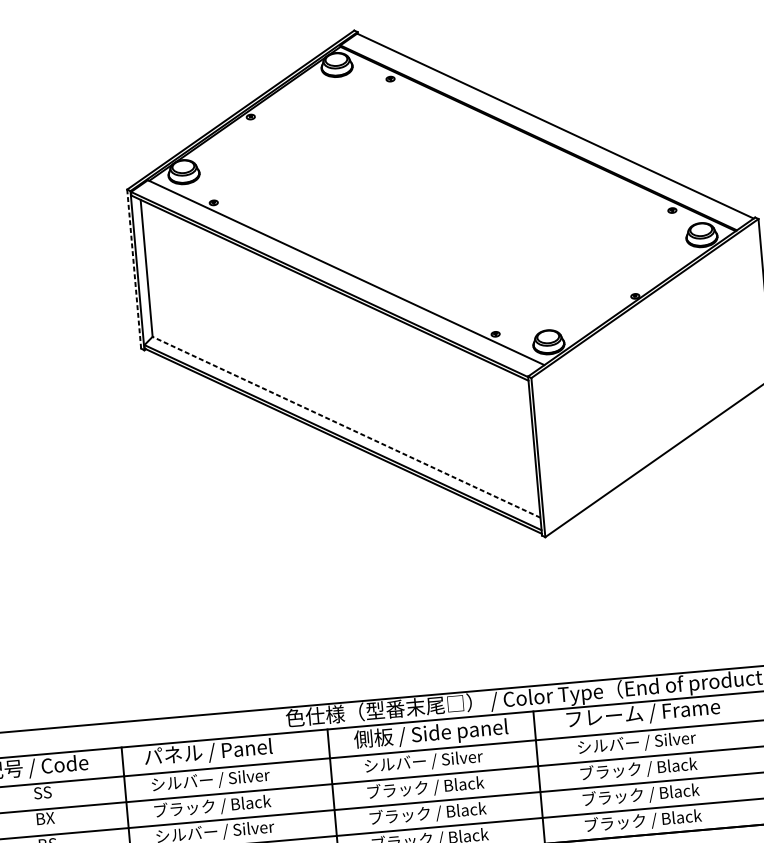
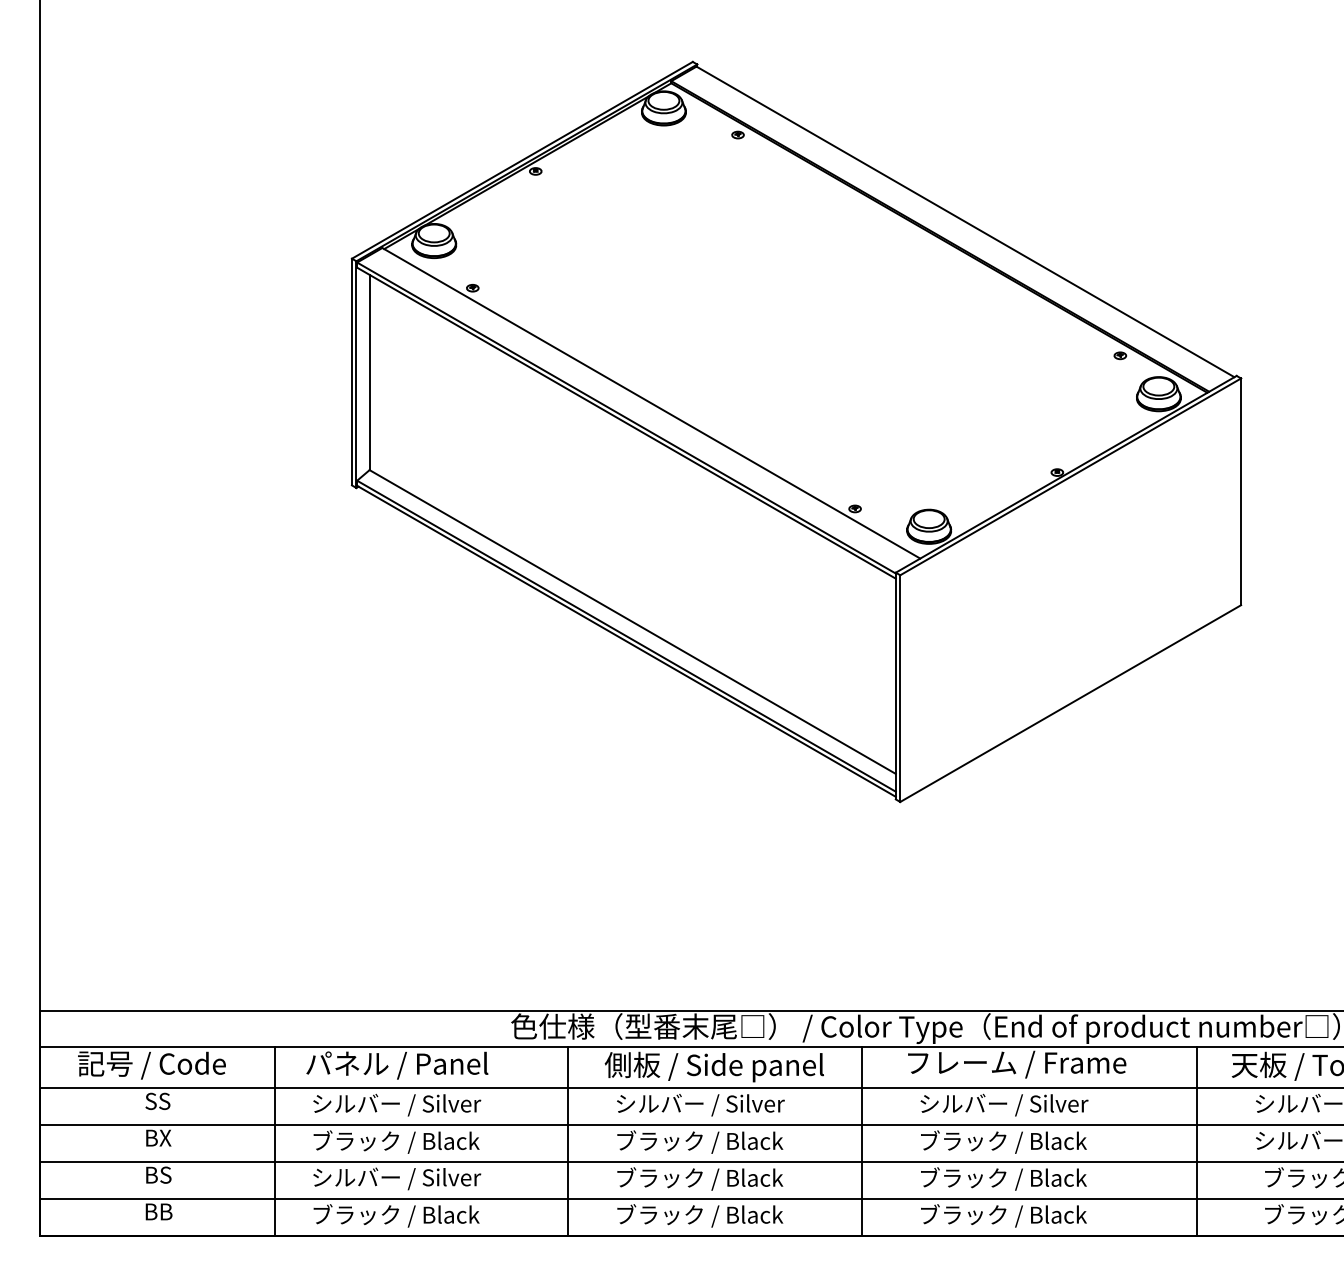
line: (133, 268) -> (351, 371), dashed -> solid
line: (346, 427) -> (632, 622), dashed -> solid

